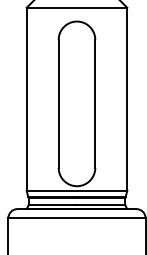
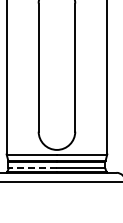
line: (52, 204) -> (32, 168), solid -> dashed

